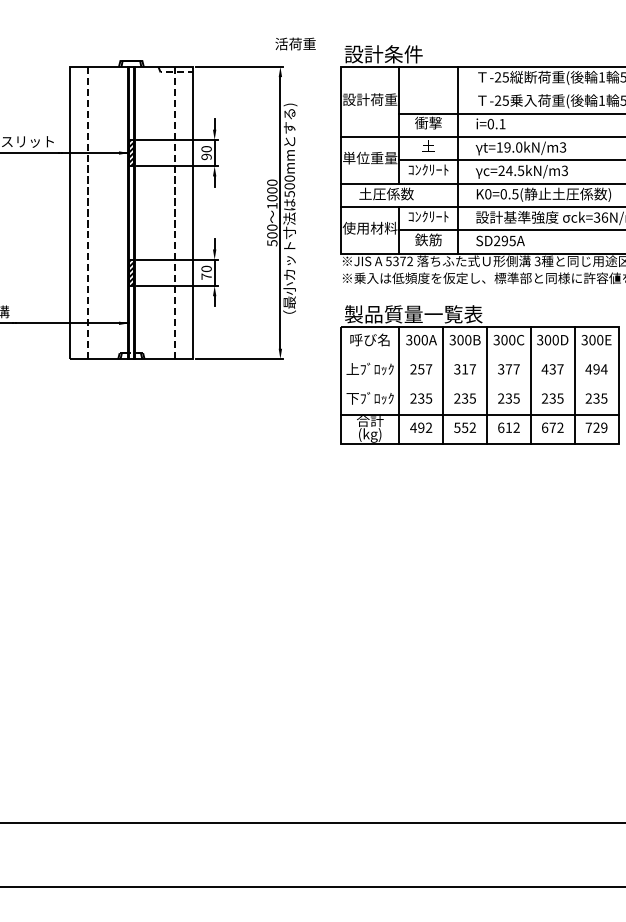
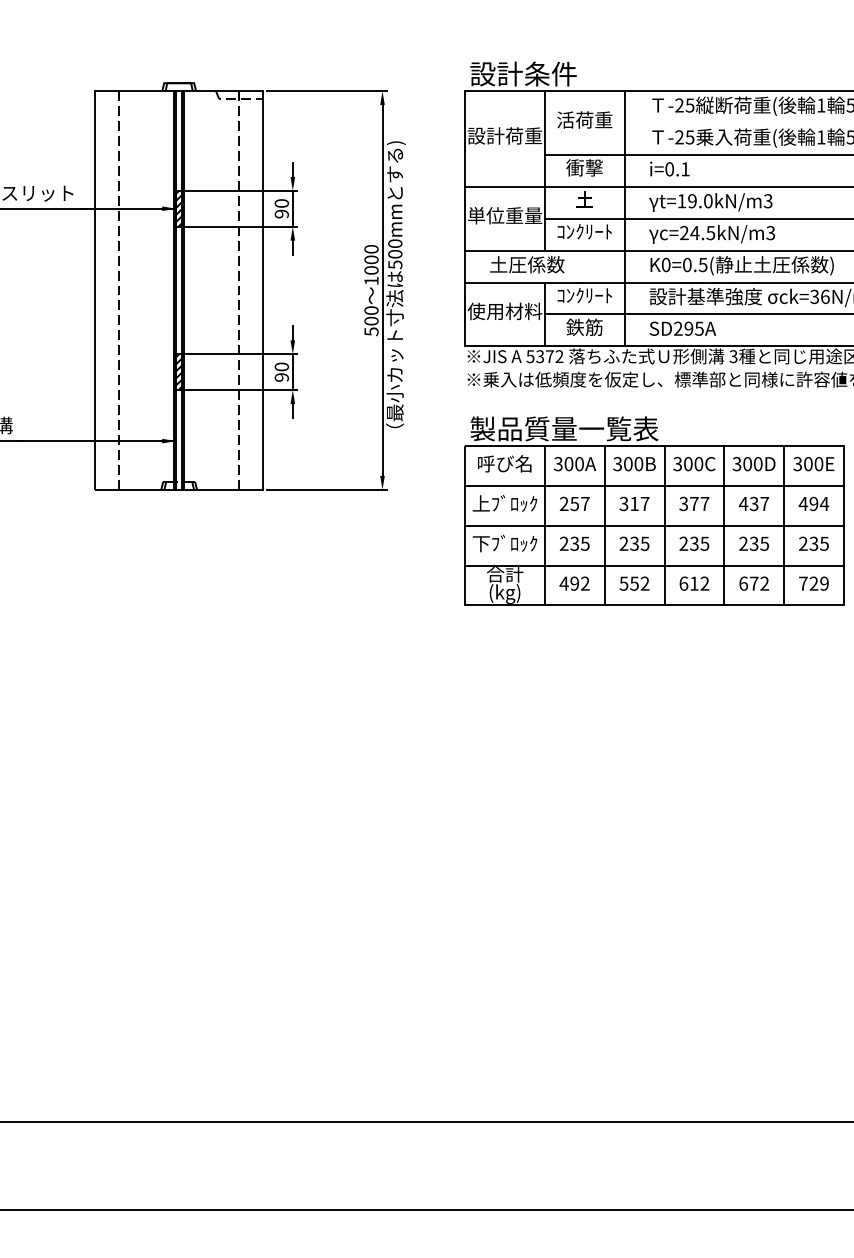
text: (295, 43) -> (584, 119), moved
text: (206, 276) -> (281, 377), 70 -> 90
line: (479, 356) -> (654, 486), added
line: (479, 385) -> (654, 525), added

